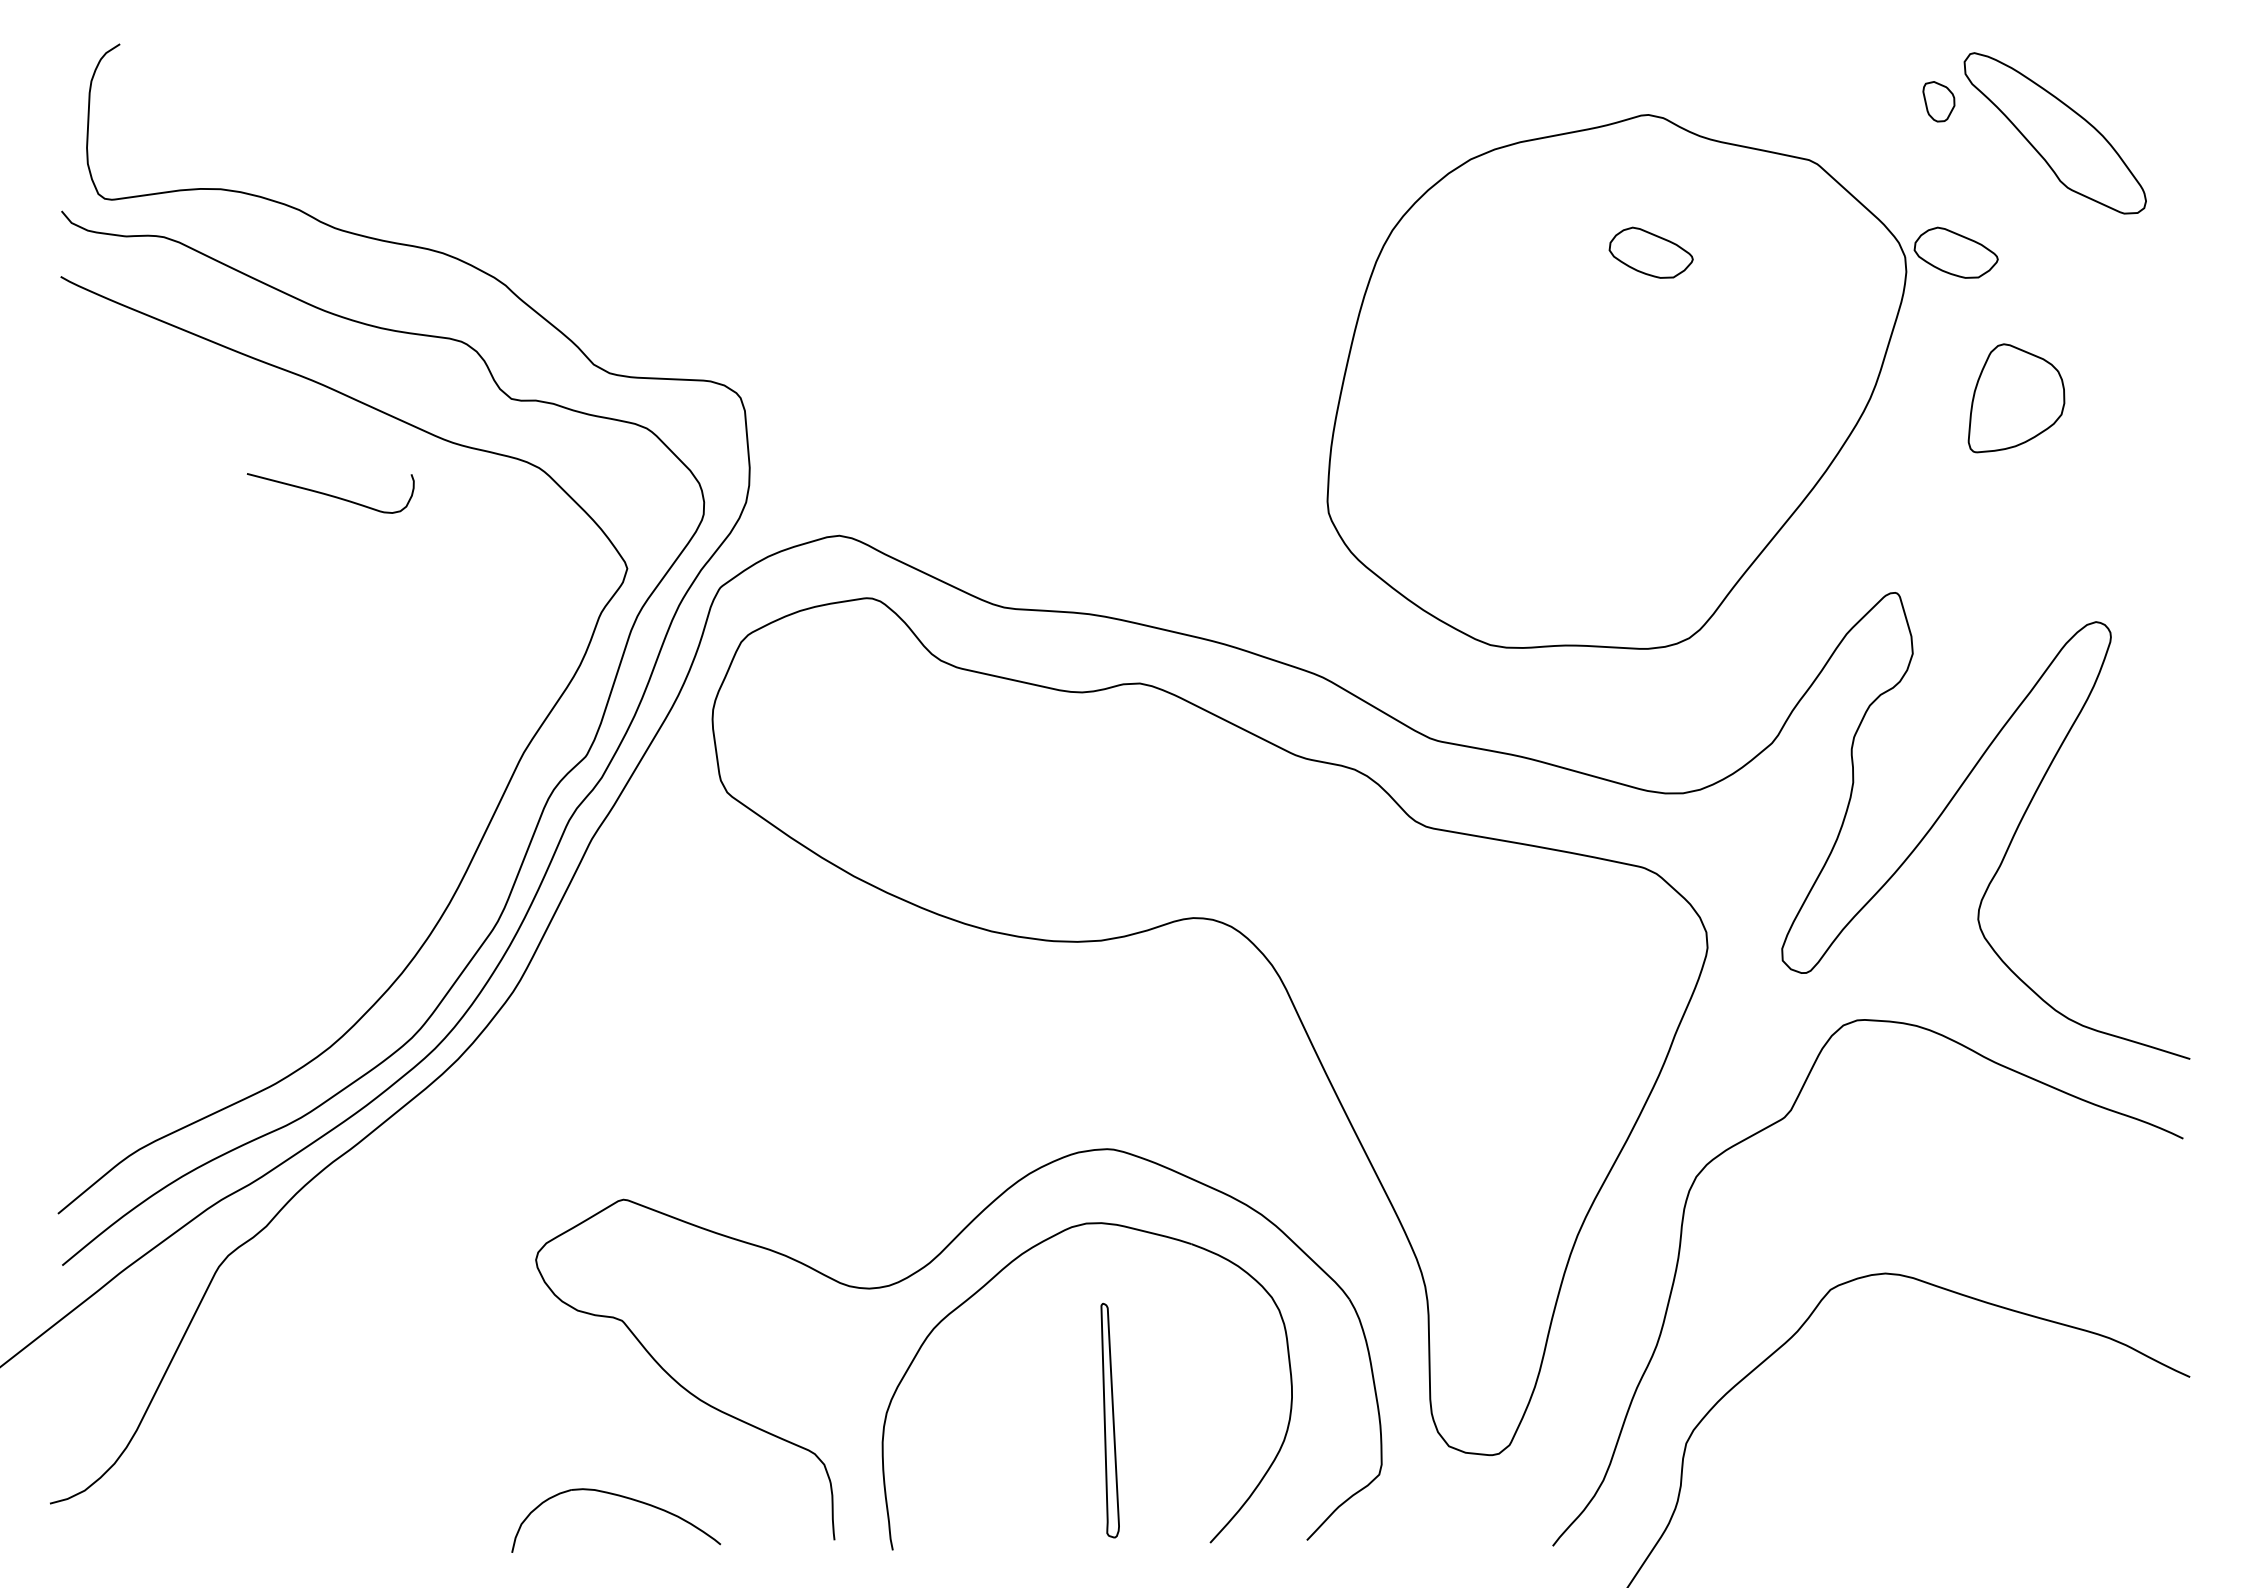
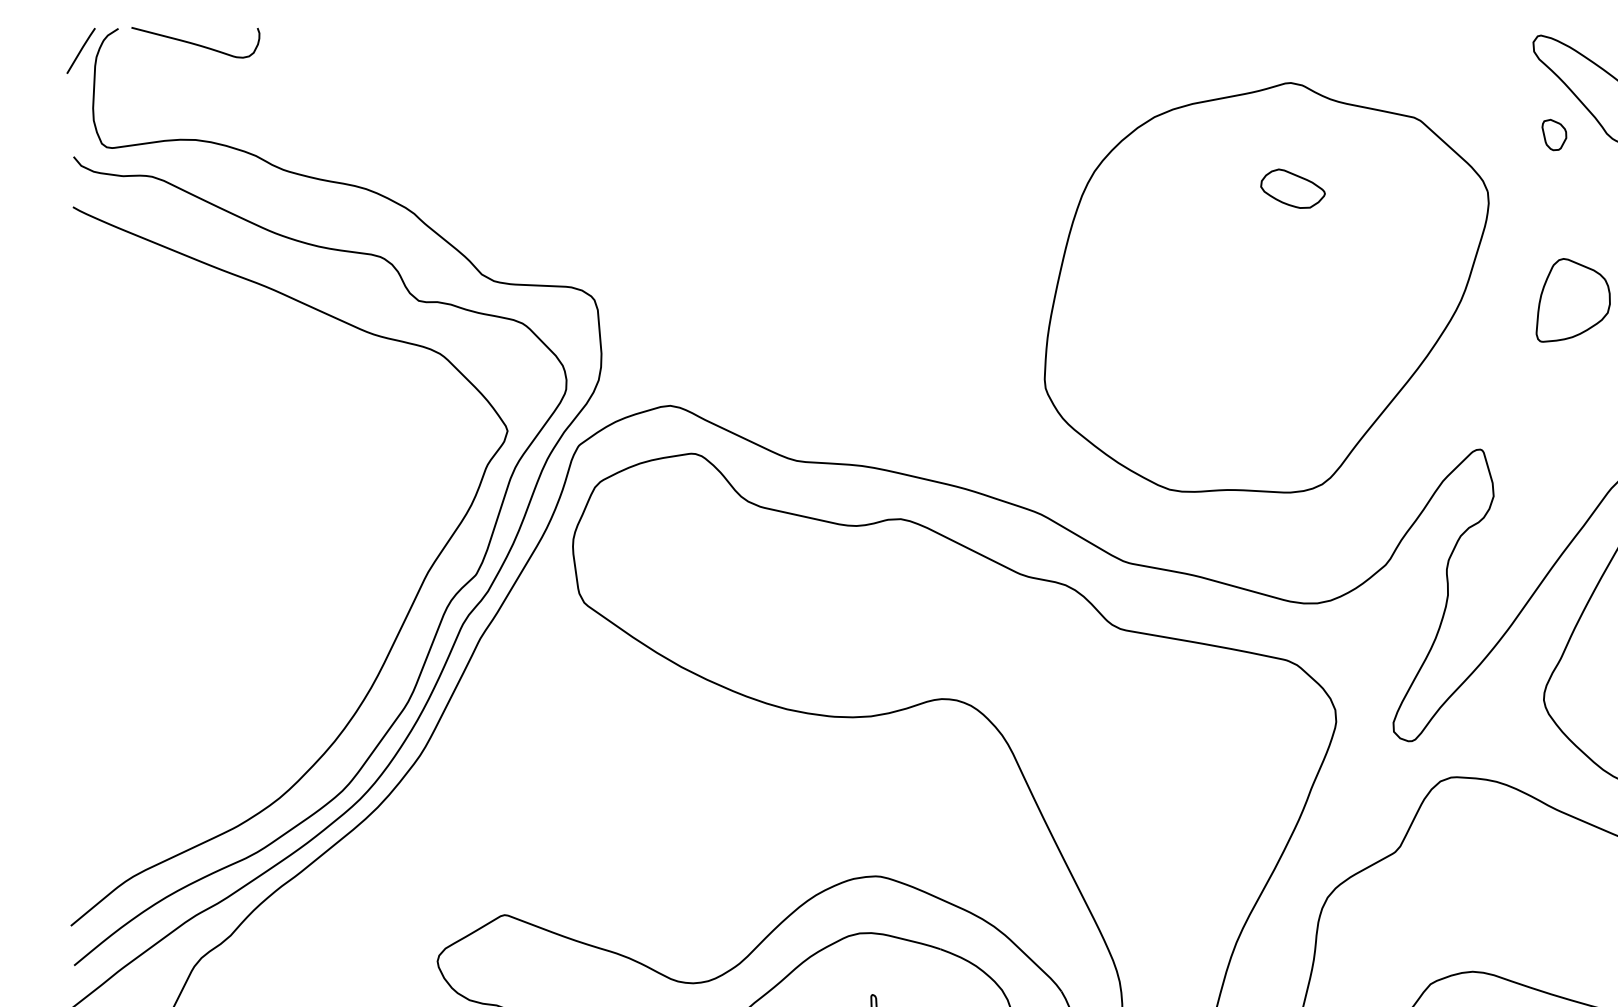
line: (71, 73) -> (81, 51), added
part: (1938, 101) -> (1554, 134), moved
part: (1955, 252) -> (1526, 188), removed
curve: (330, 494) -> (195, 43), moved

